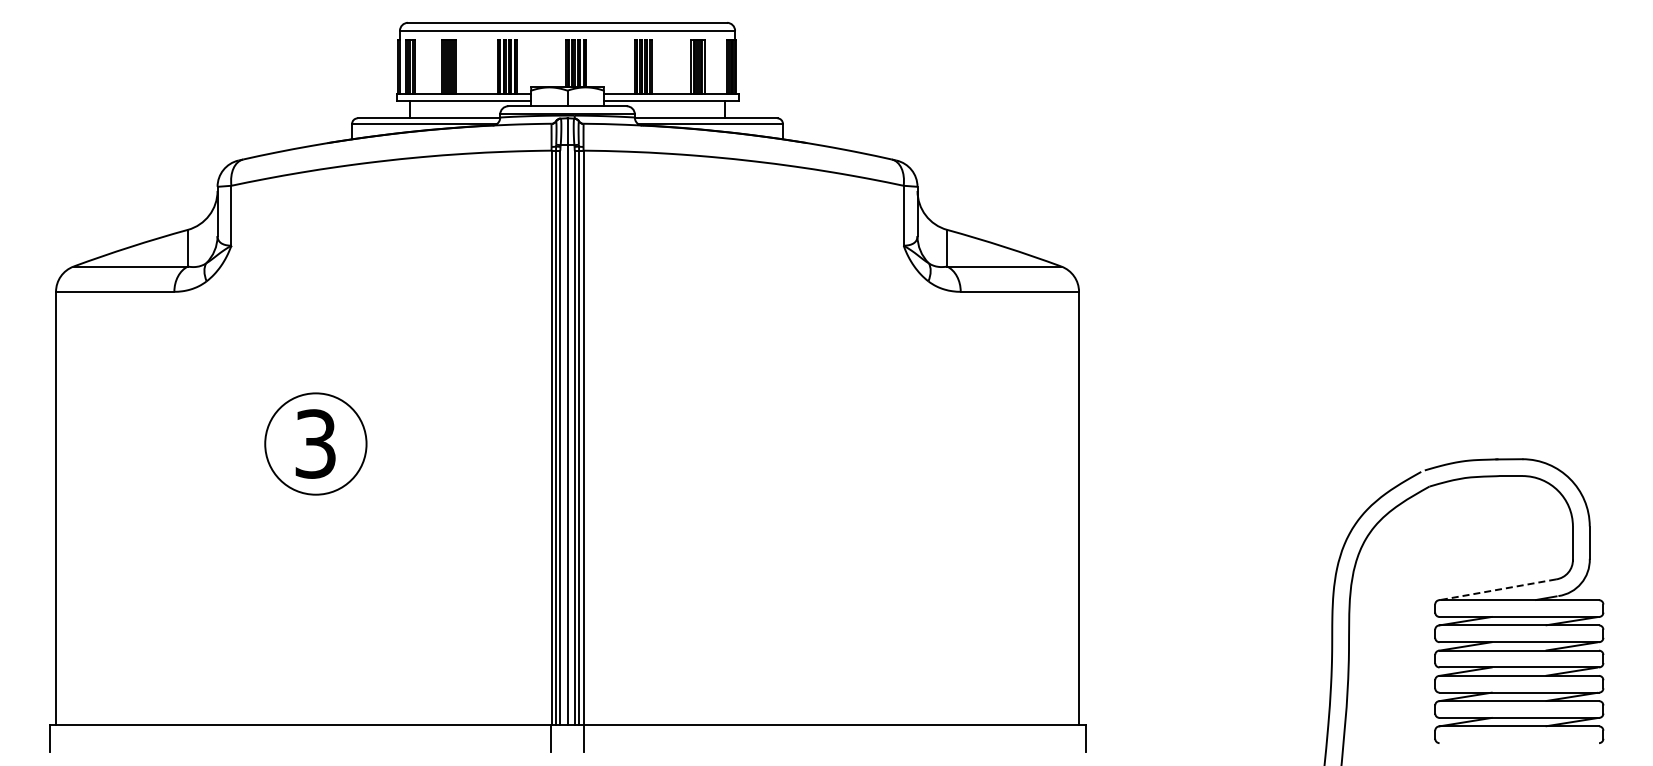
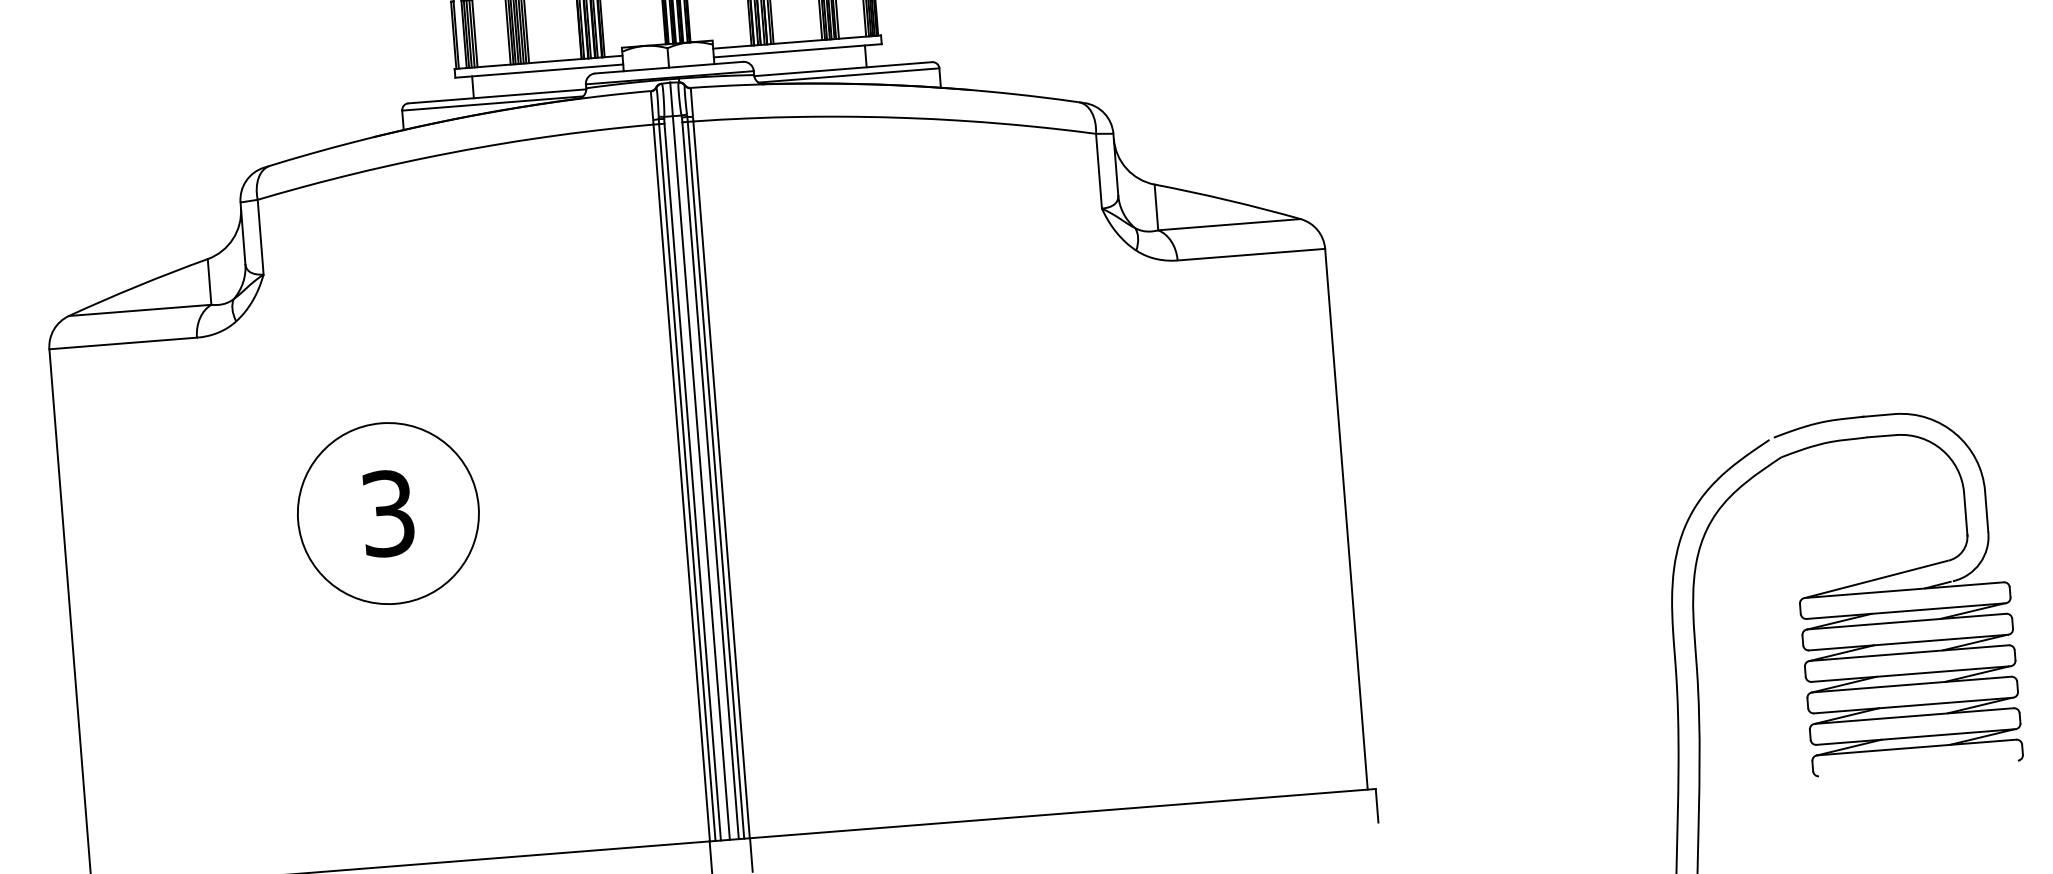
circle: (315, 443) -> (387, 512), size x1.43
line: (1497, 589) -> (1876, 579), dashed -> solid

